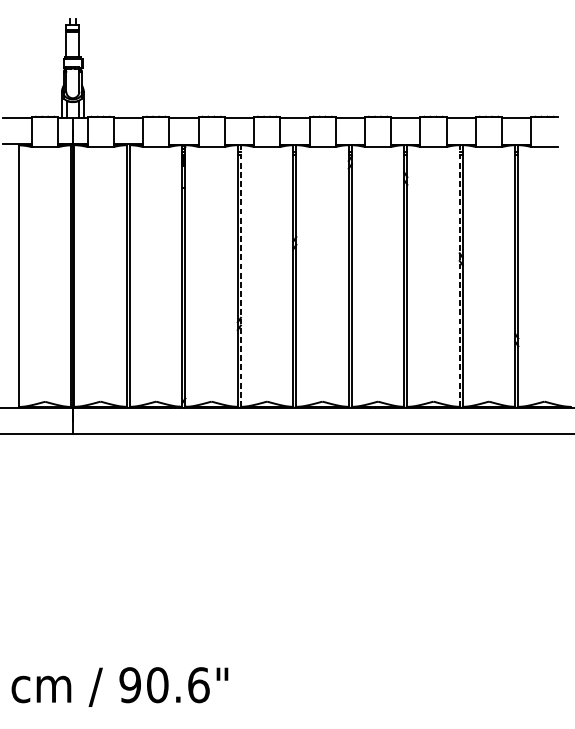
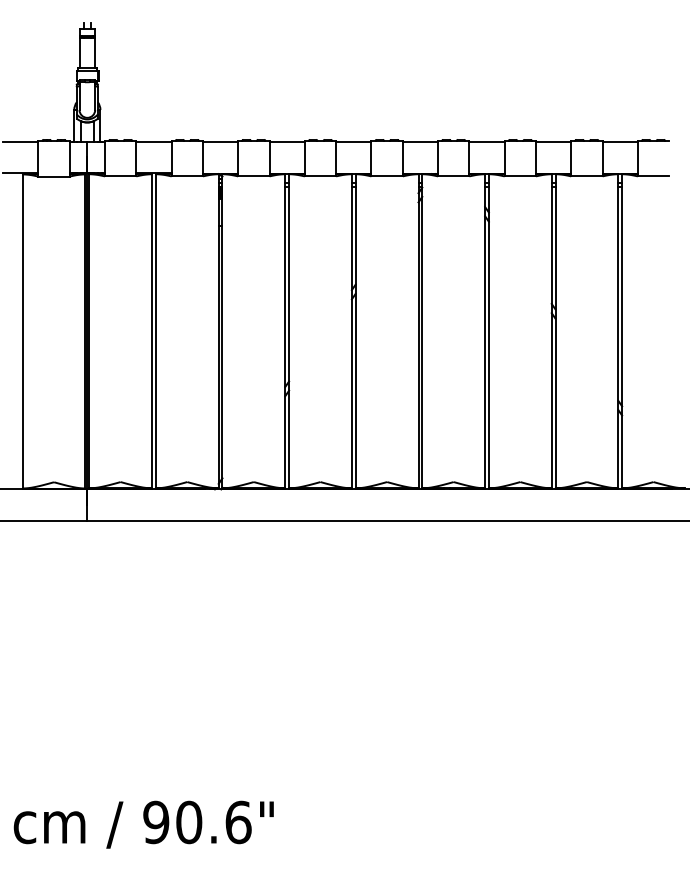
line: (241, 275) -> (289, 330), dashed -> solid
line: (459, 275) -> (551, 330), dashed -> solid

